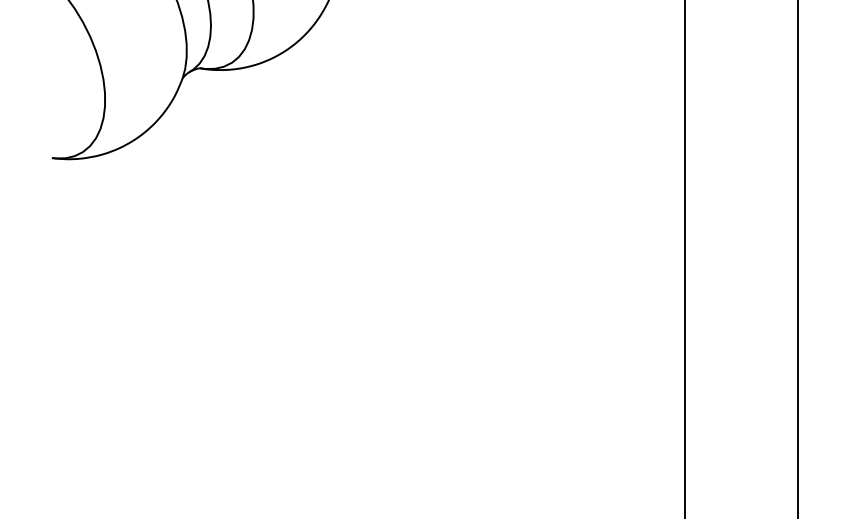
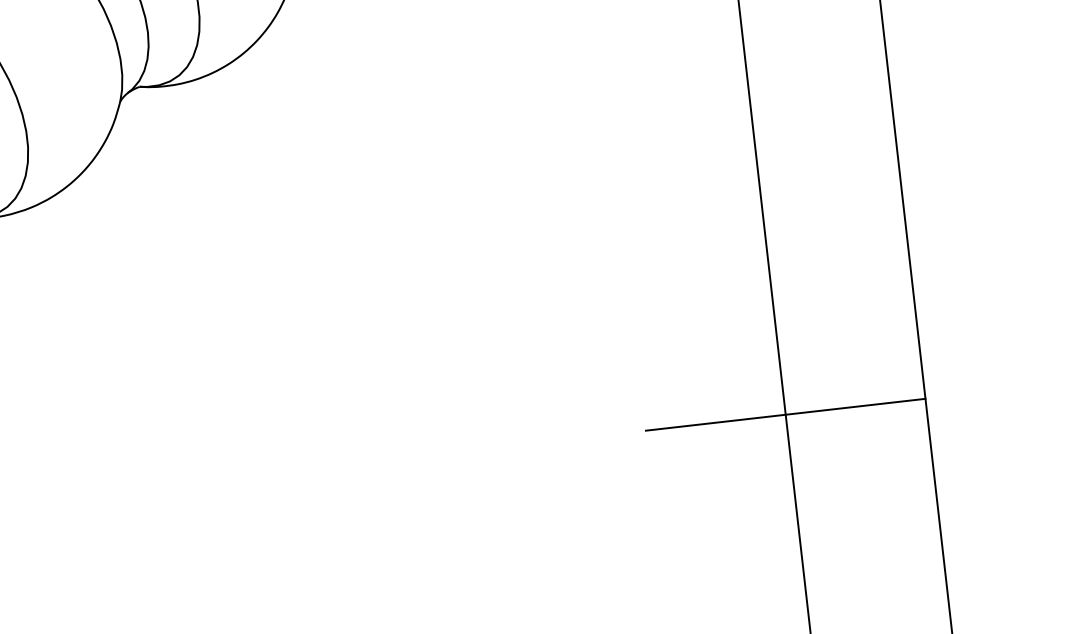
line: (684, 388) -> (785, 414), added

